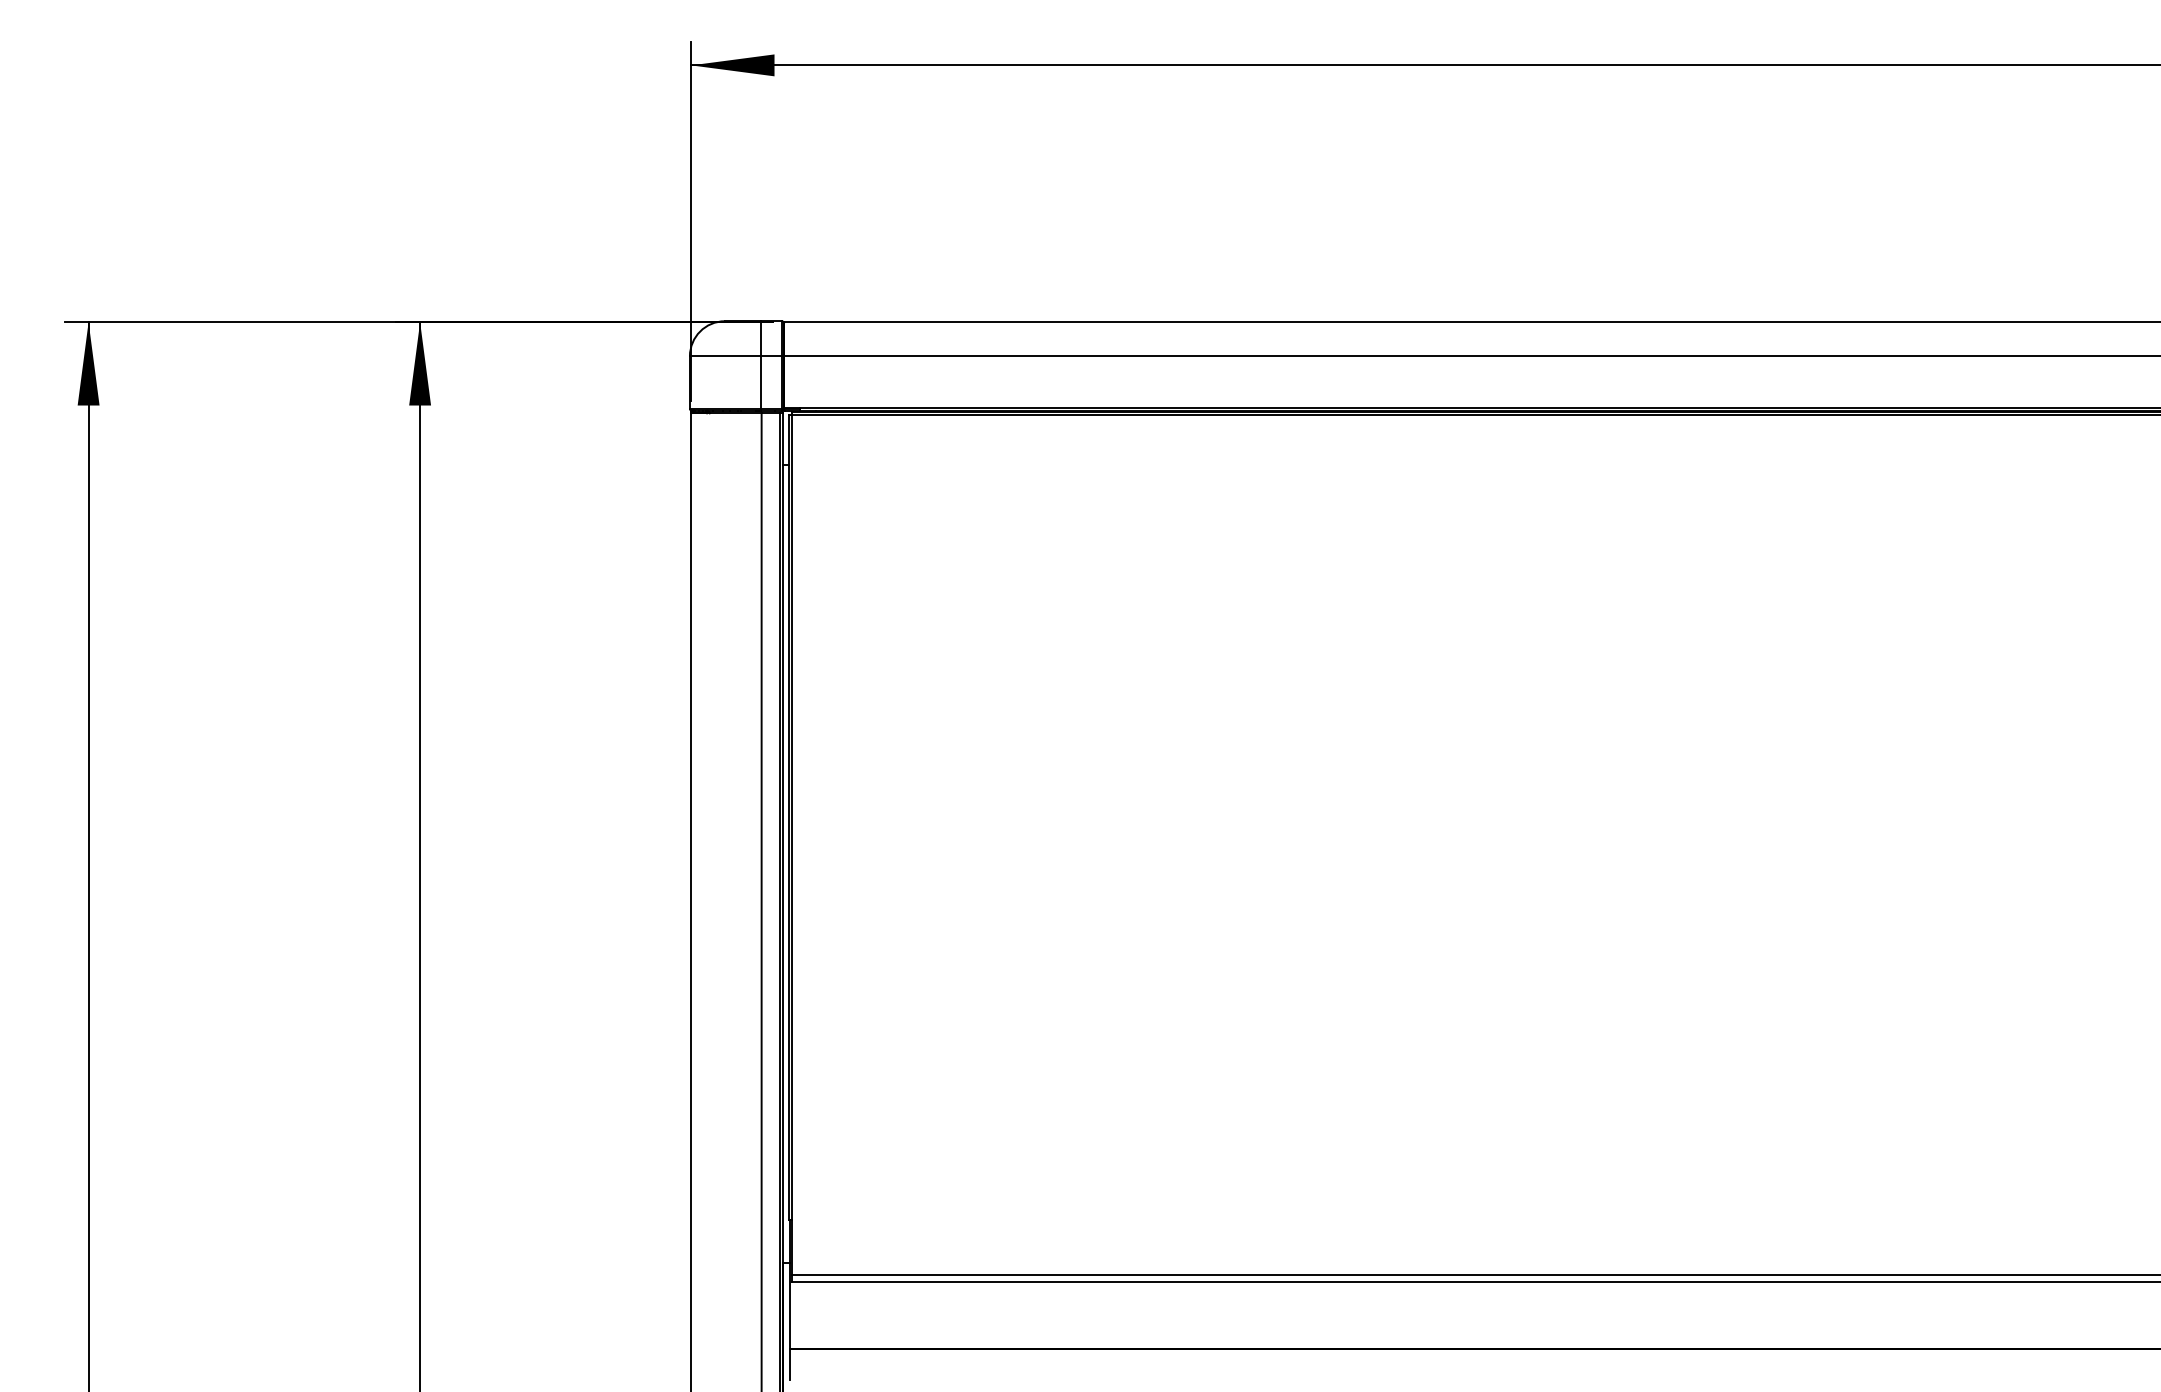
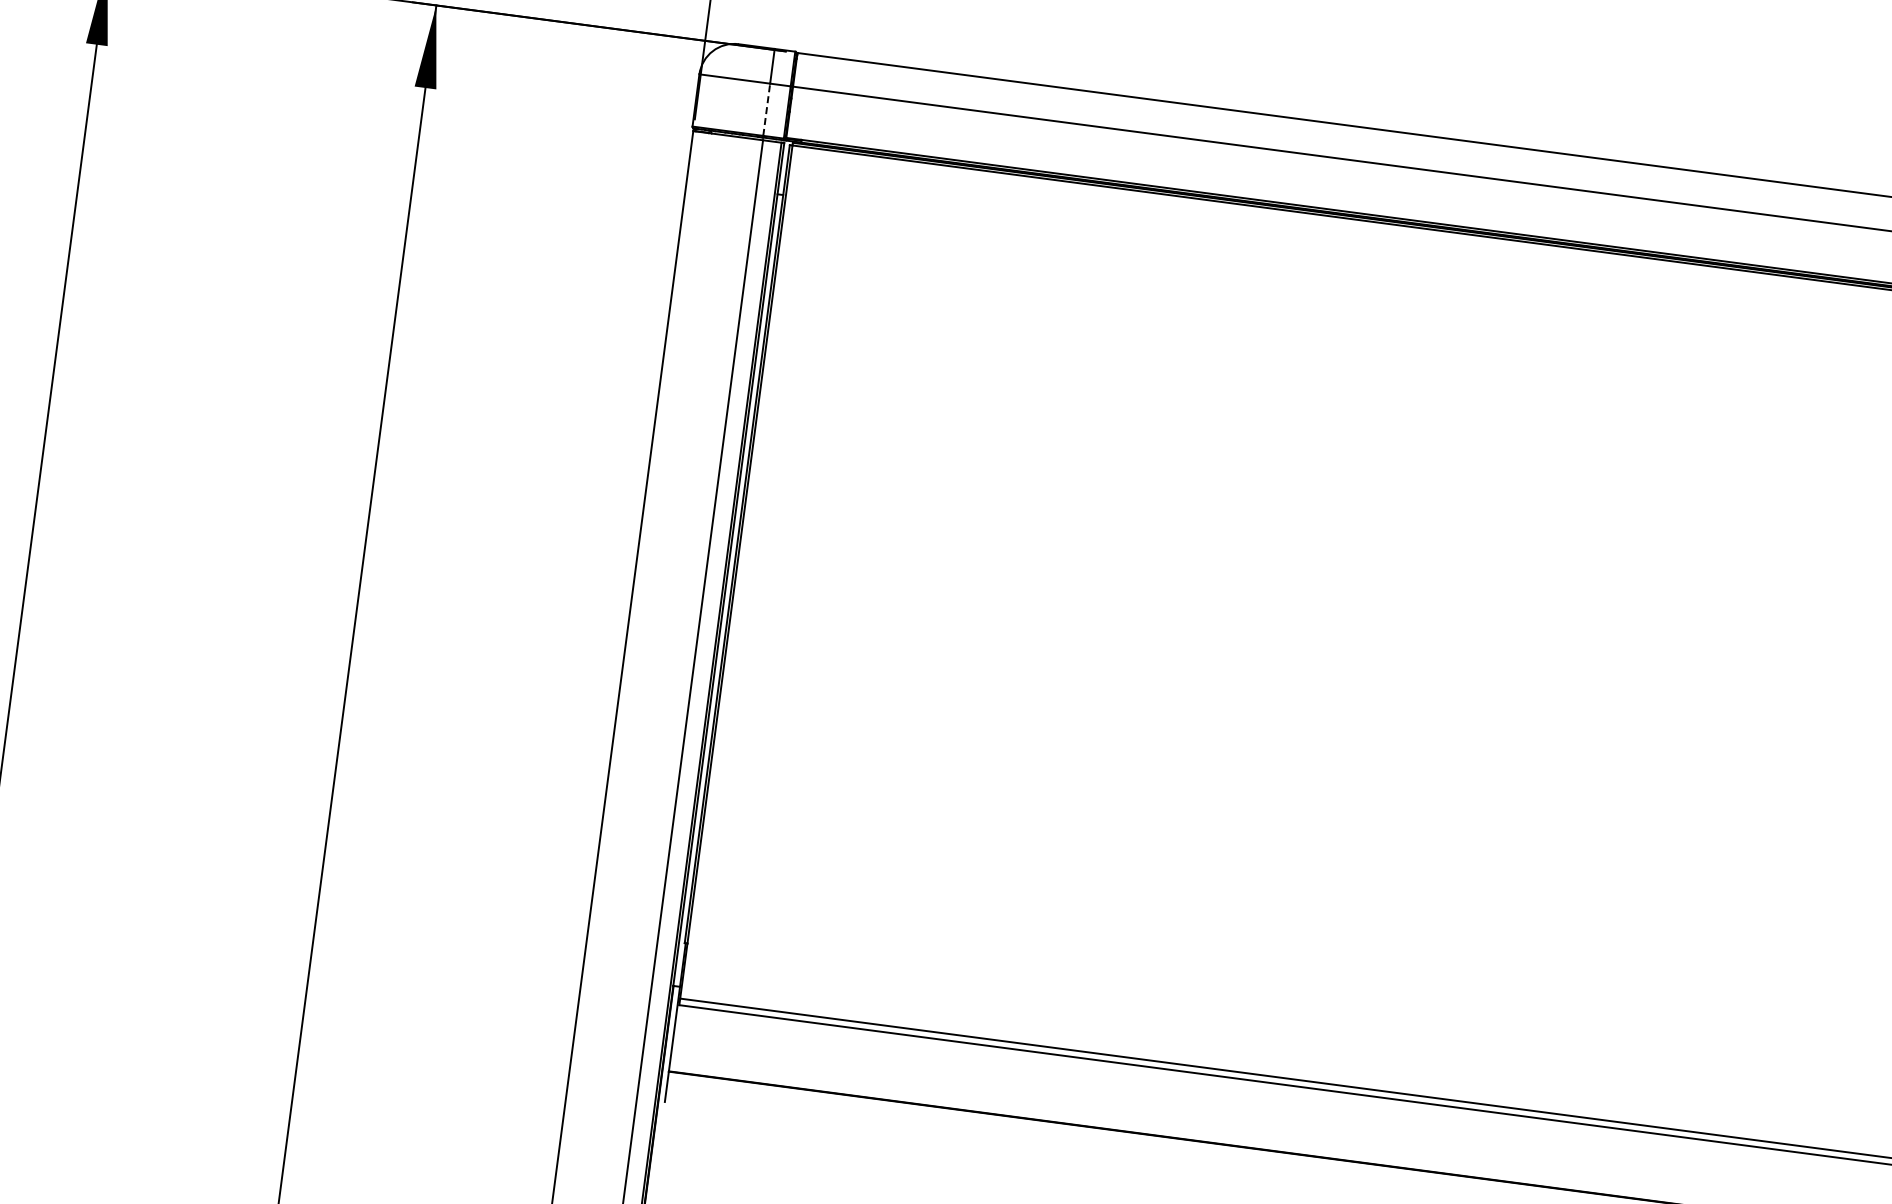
line: (761, 382) -> (766, 109), solid -> dashed

